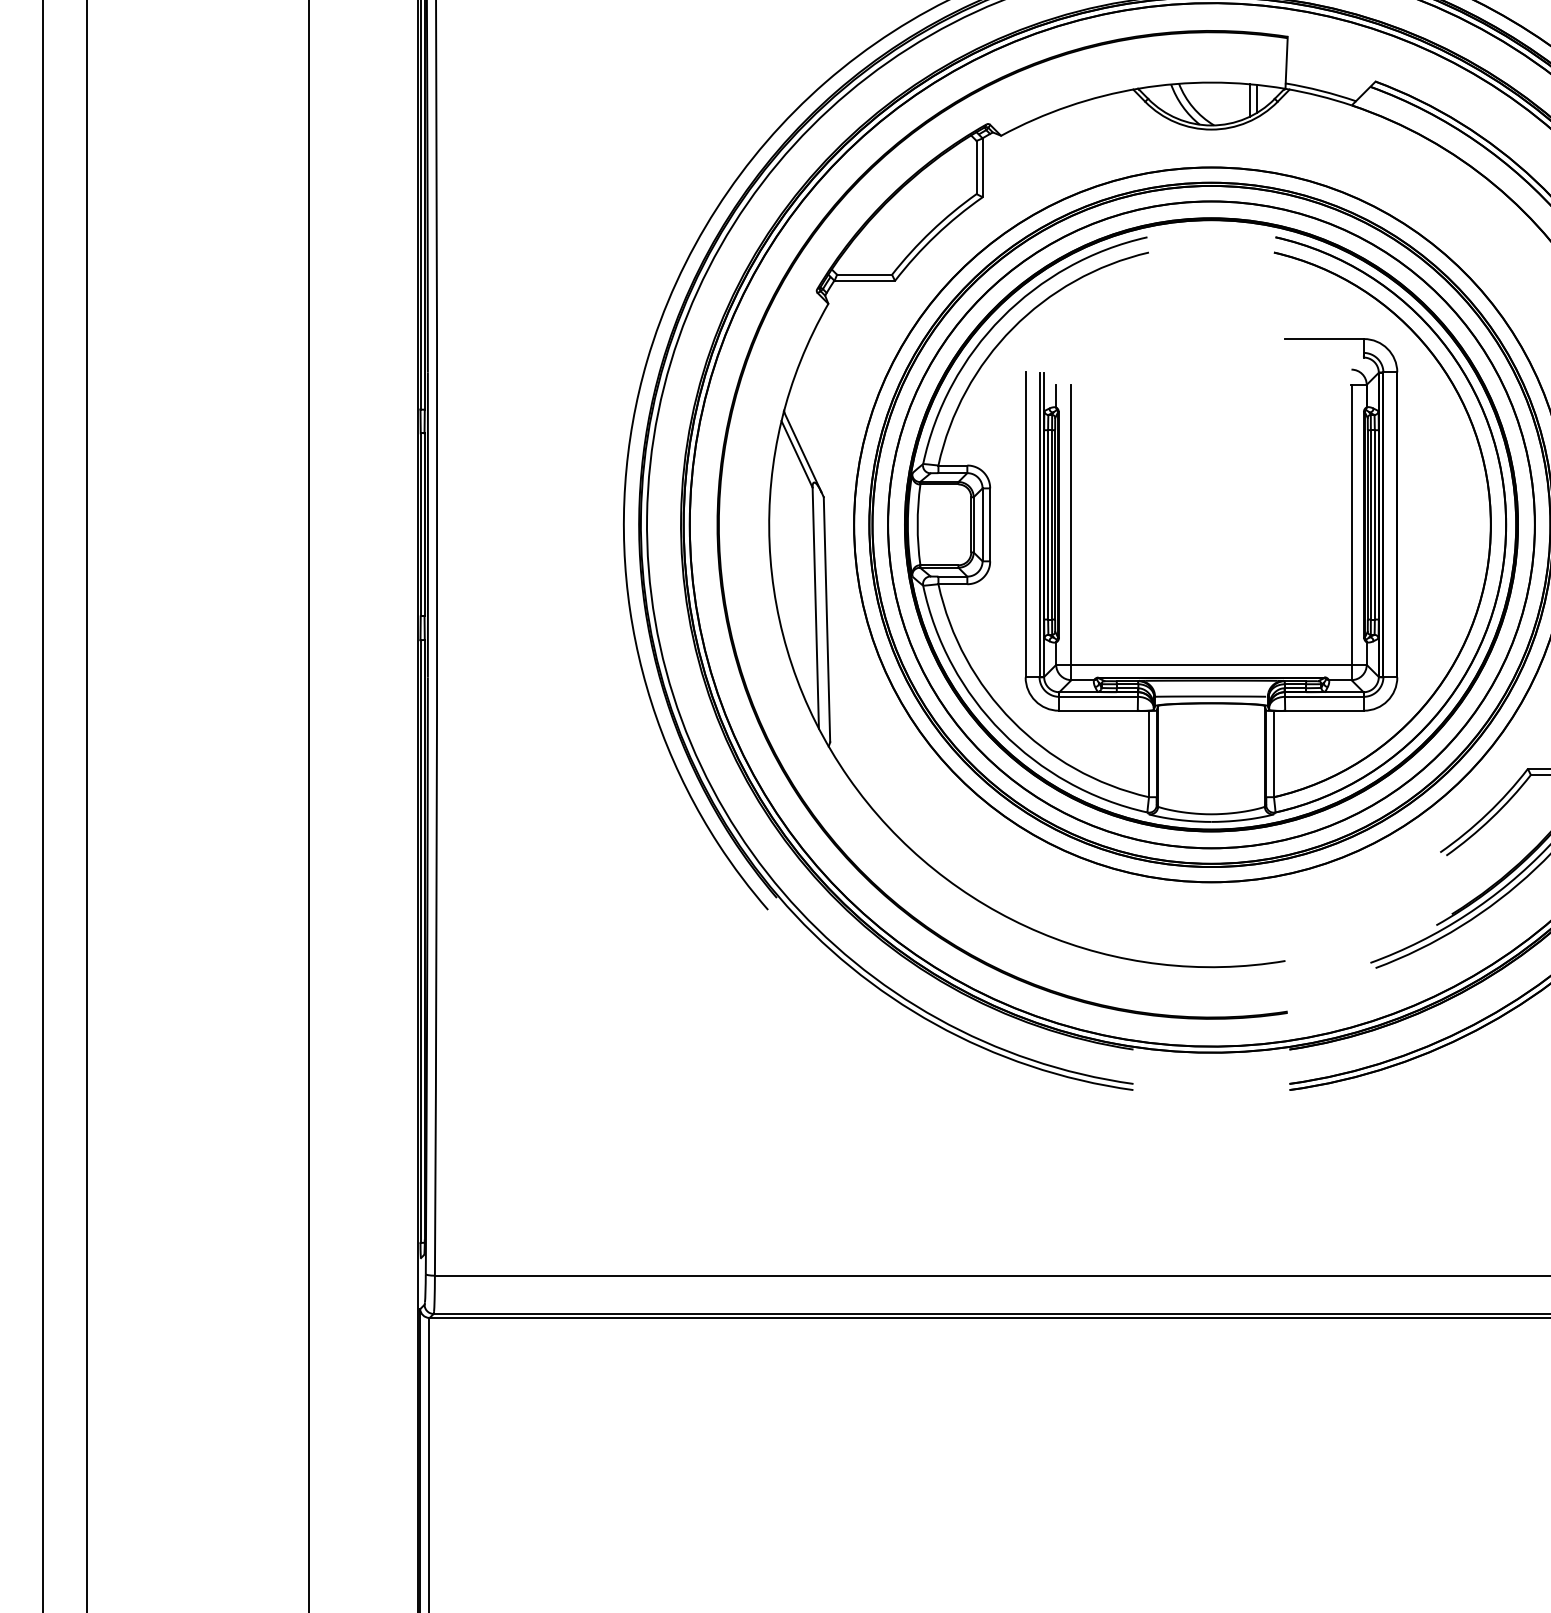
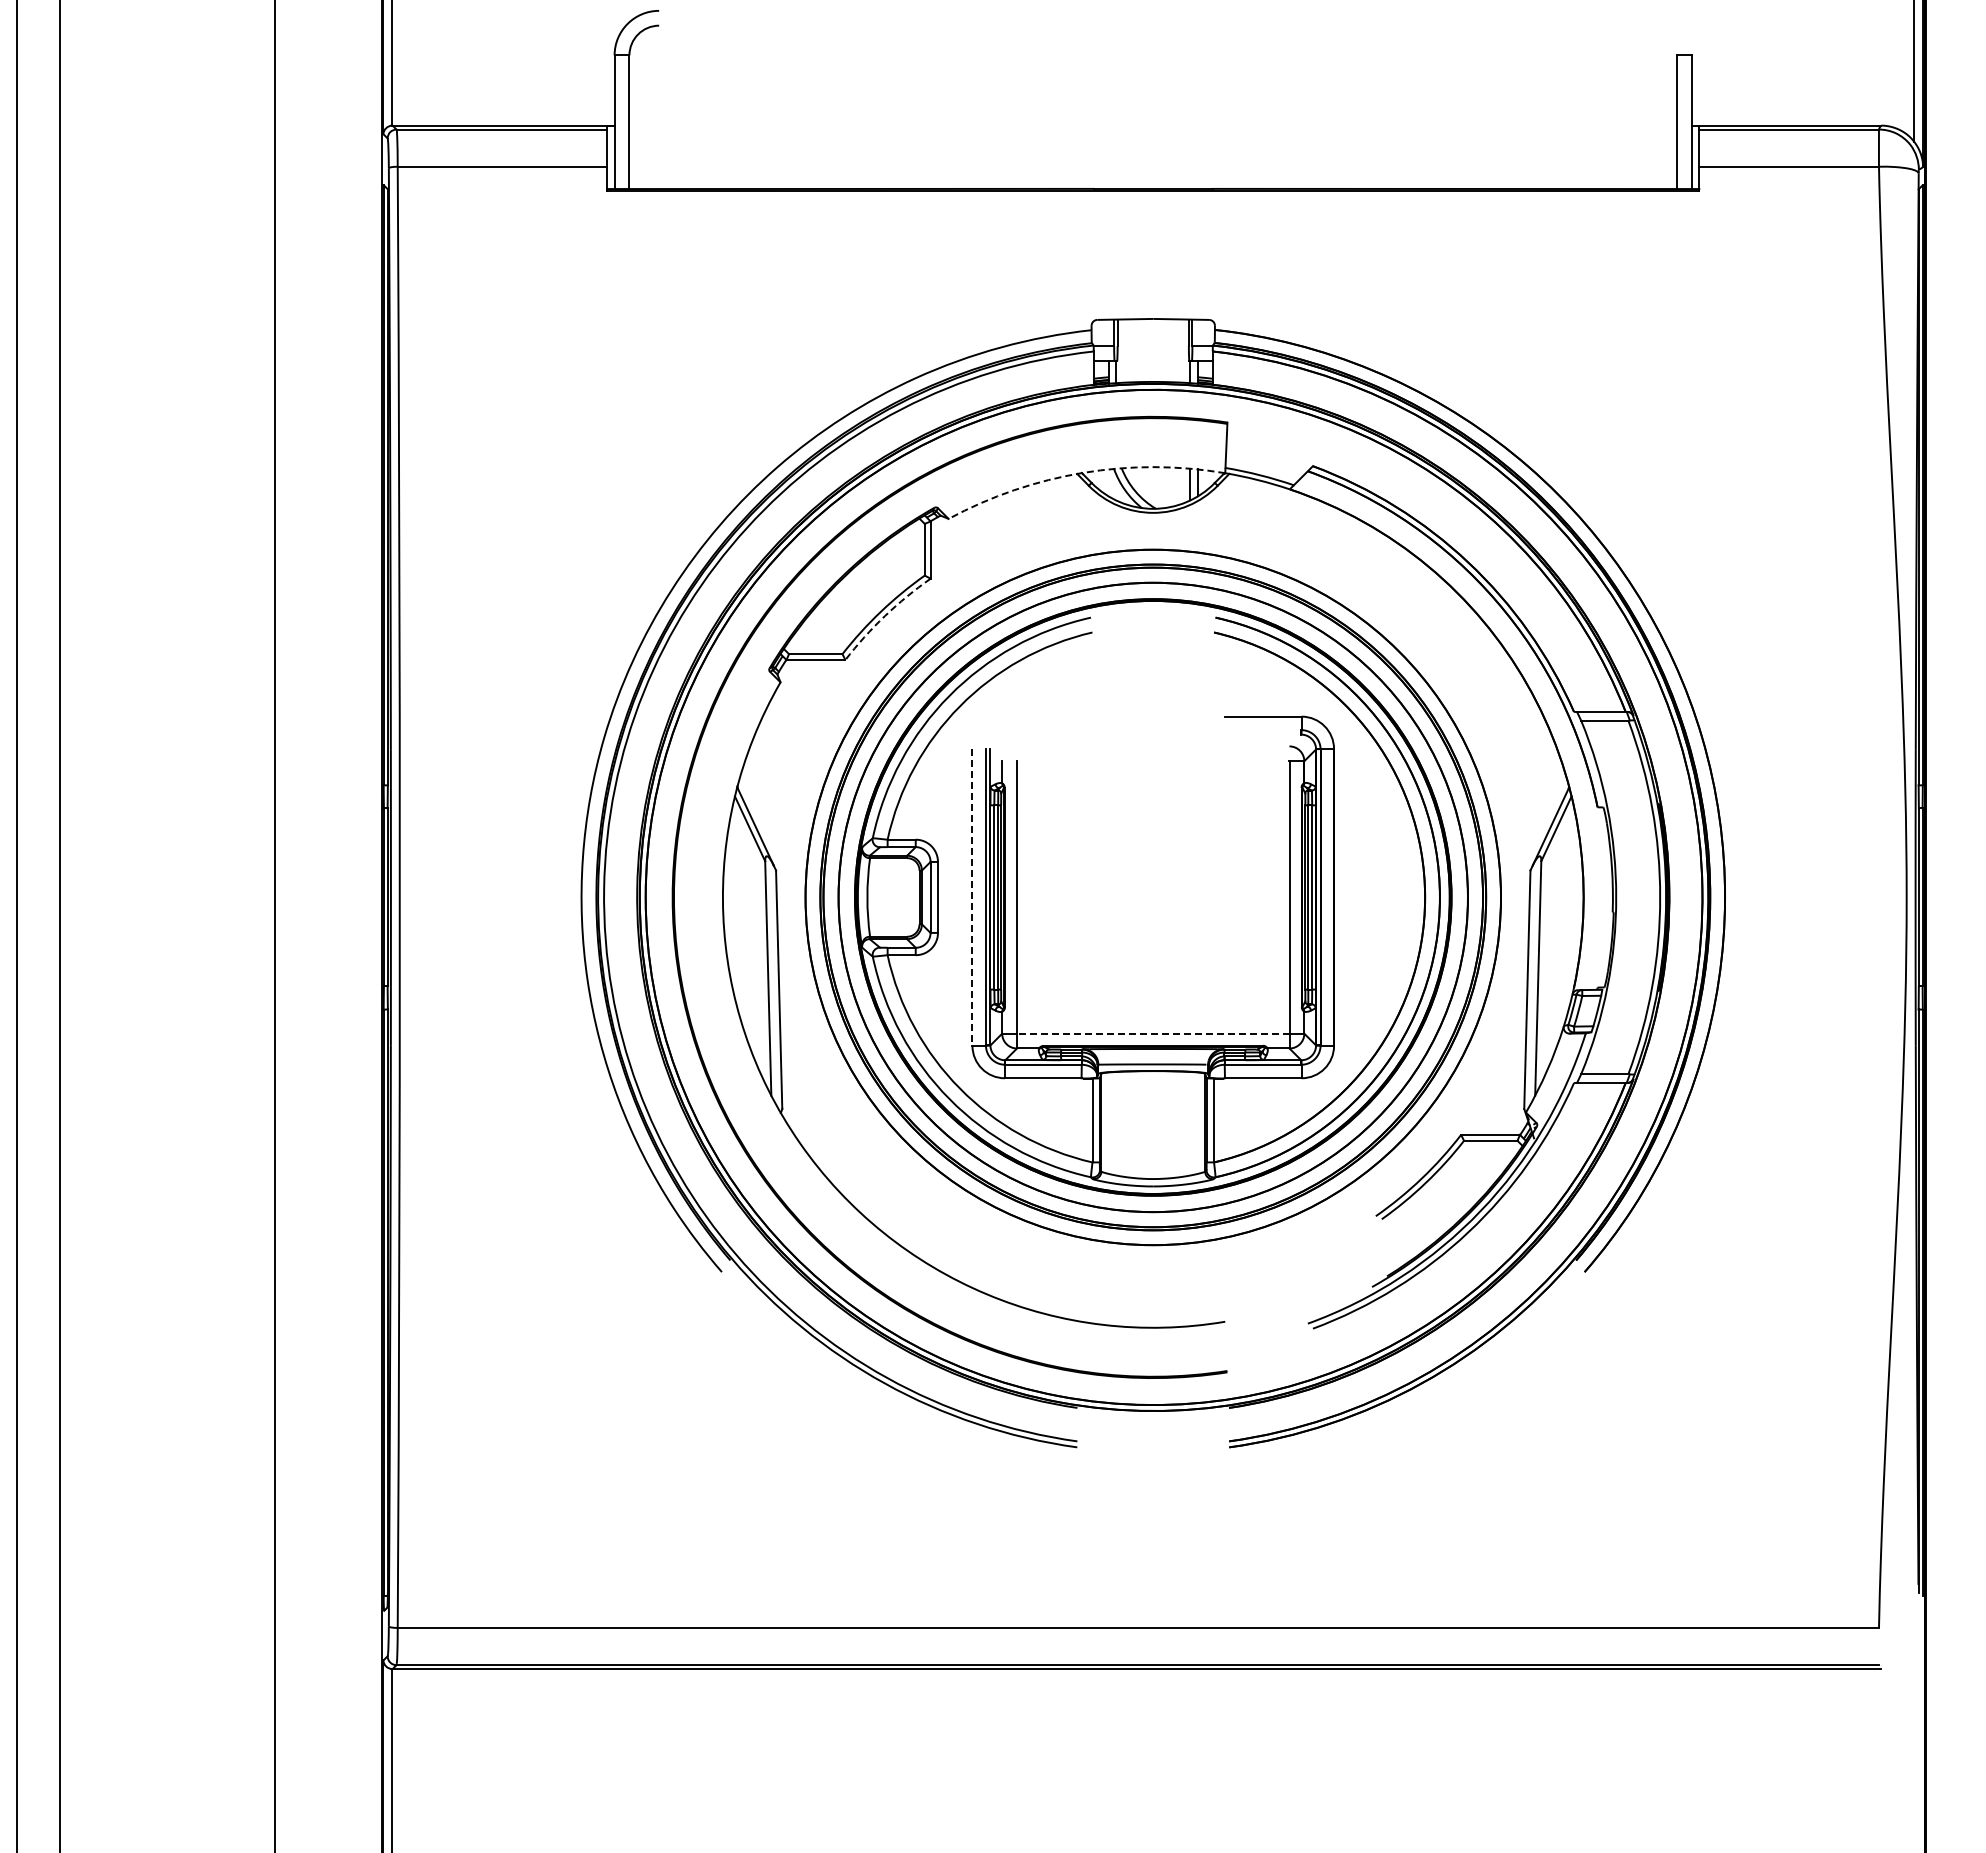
arc: (1139, 88) -> (1083, 472), solid -> dashed
arc: (935, 236) -> (884, 616), solid -> dashed
line: (1025, 524) -> (972, 897), solid -> dashed
line: (1210, 664) -> (1152, 1033), solid -> dashed

